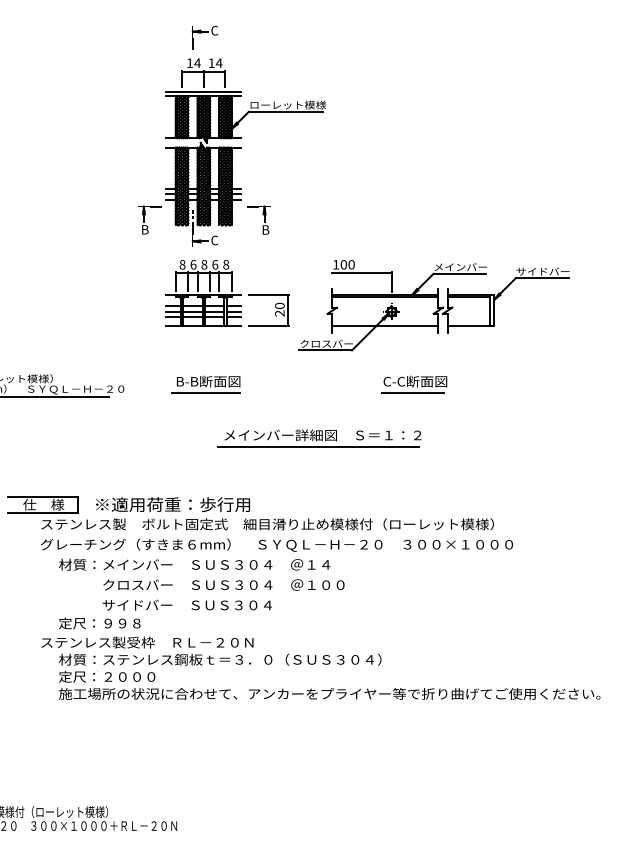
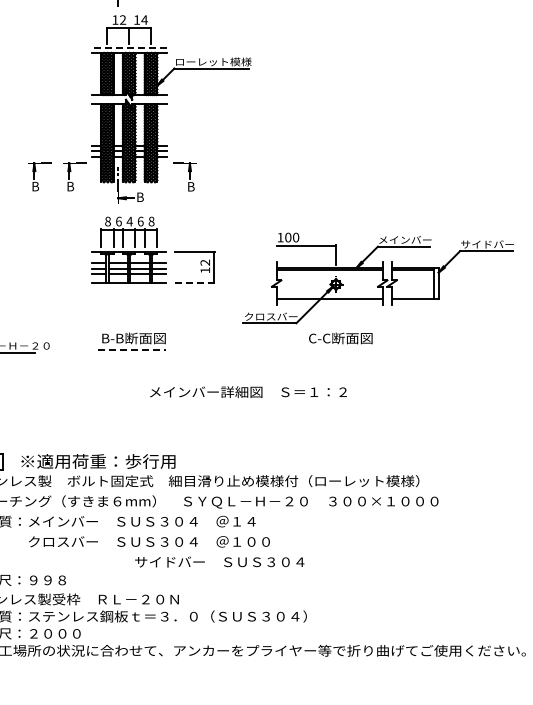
text: (197, 62) -> (122, 19), 14 -> 12
line: (203, 91) -> (128, 48), solid -> dashed
part: (114, 219) -> (39, 176), added
text: (214, 240) -> (139, 197), C -> B
text: (204, 264) -> (129, 221), 8 -> 4
part: (433, 305) -> (377, 278), moved
text: (279, 309) -> (204, 266), 20 -> 12
line: (269, 326) -> (194, 283), solid -> dashed
line: (206, 392) -> (131, 349), solid -> dashed
line: (413, 392) -> (338, 349), removed
line: (318, 446) -> (243, 403), removed
text: (186, 604) -> (218, 561), moved

